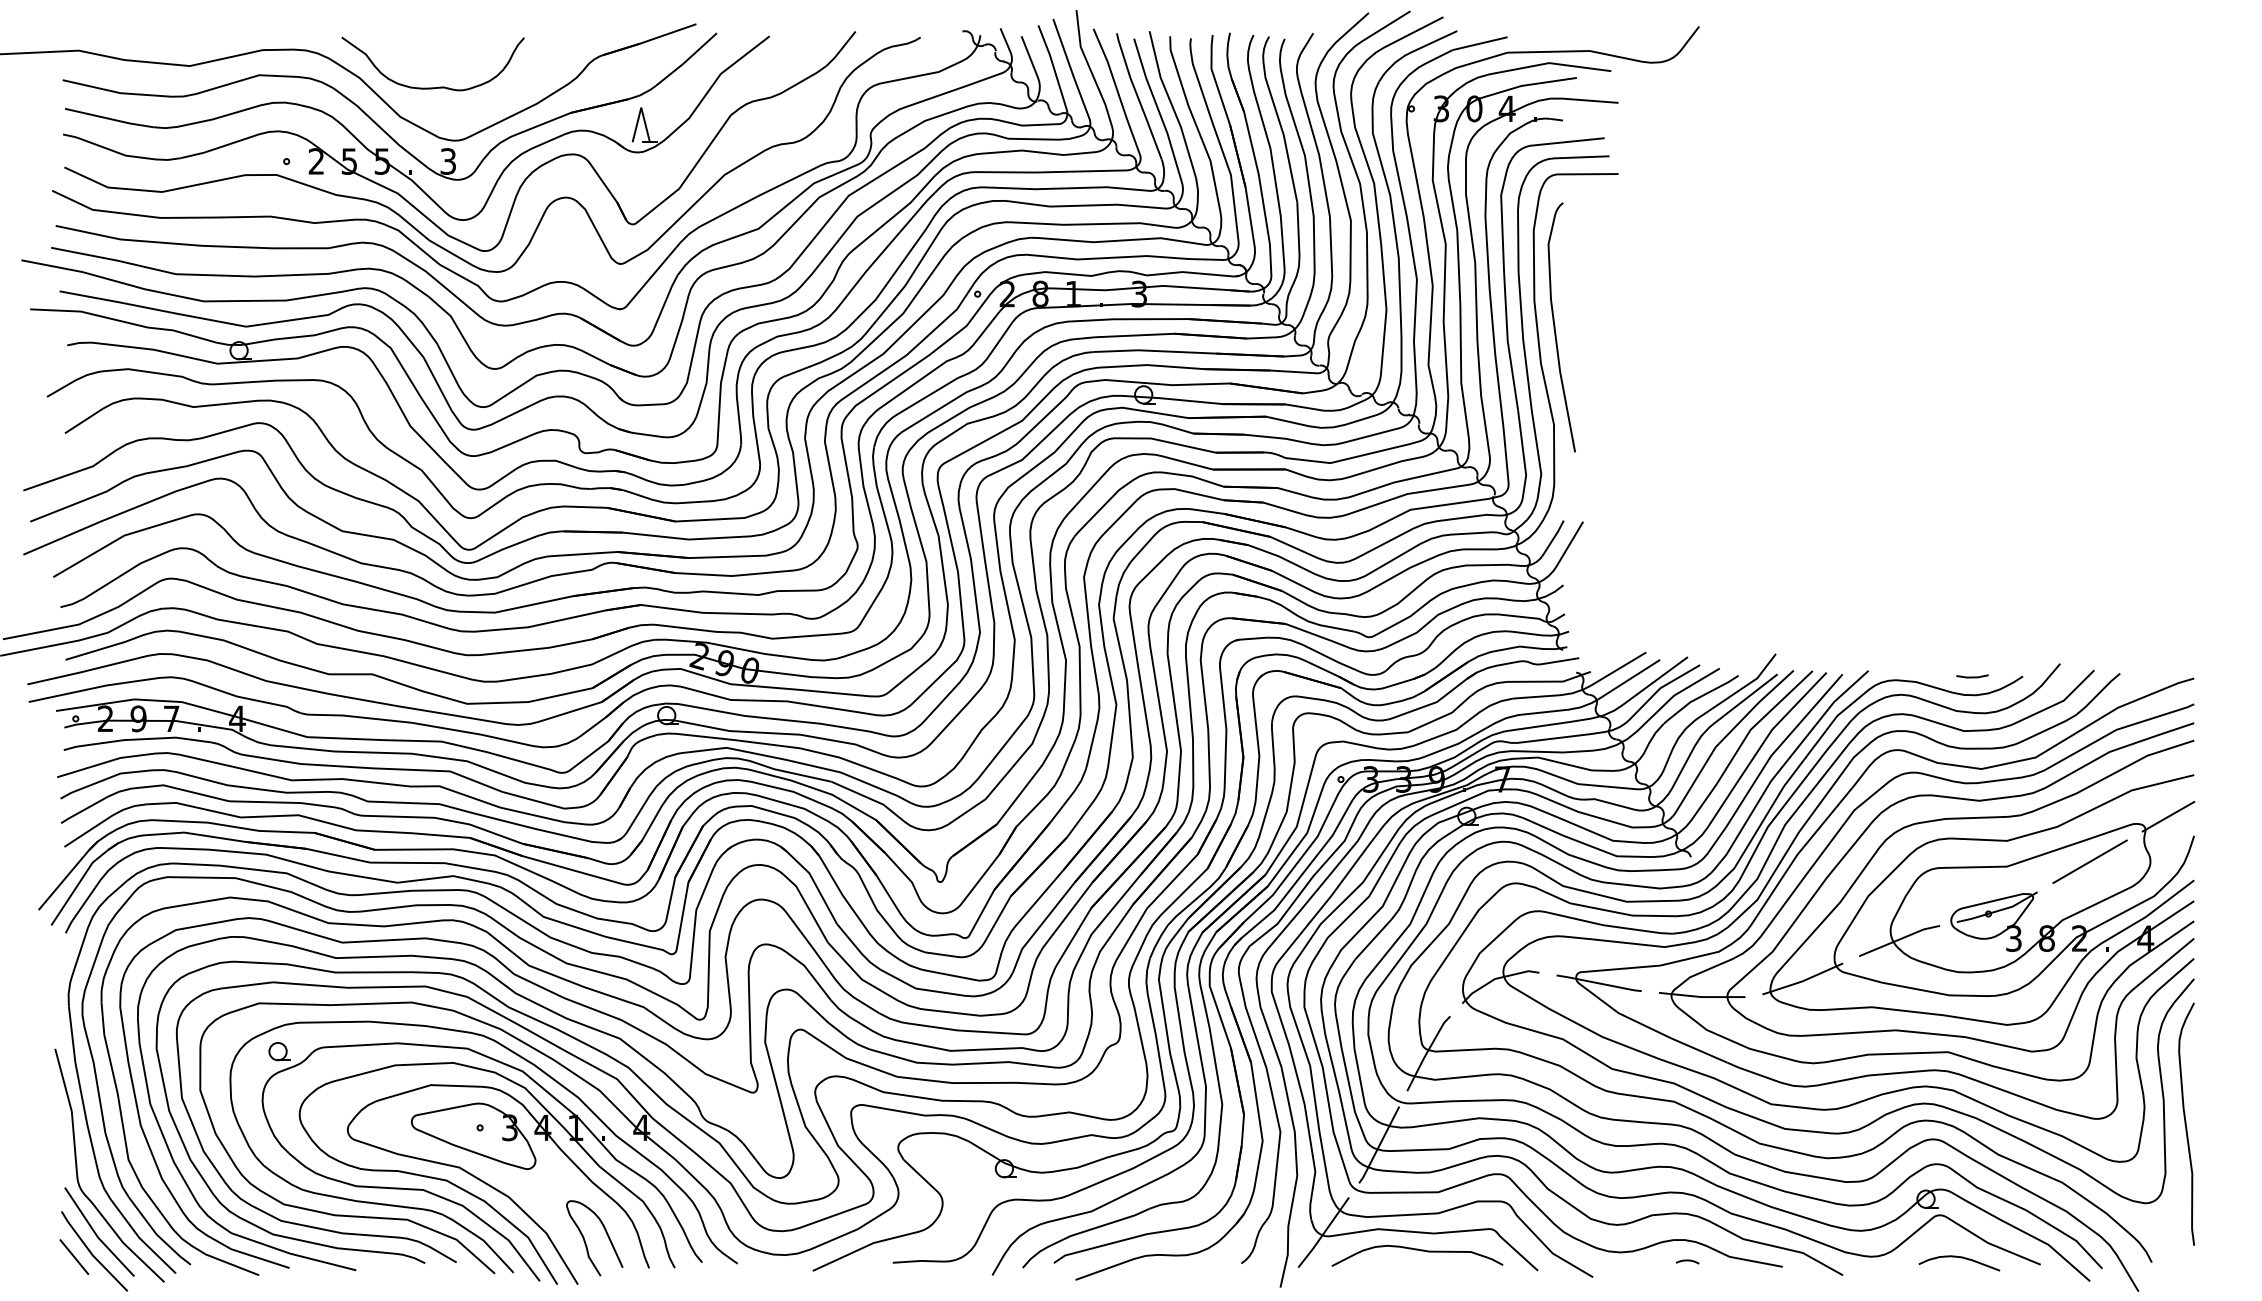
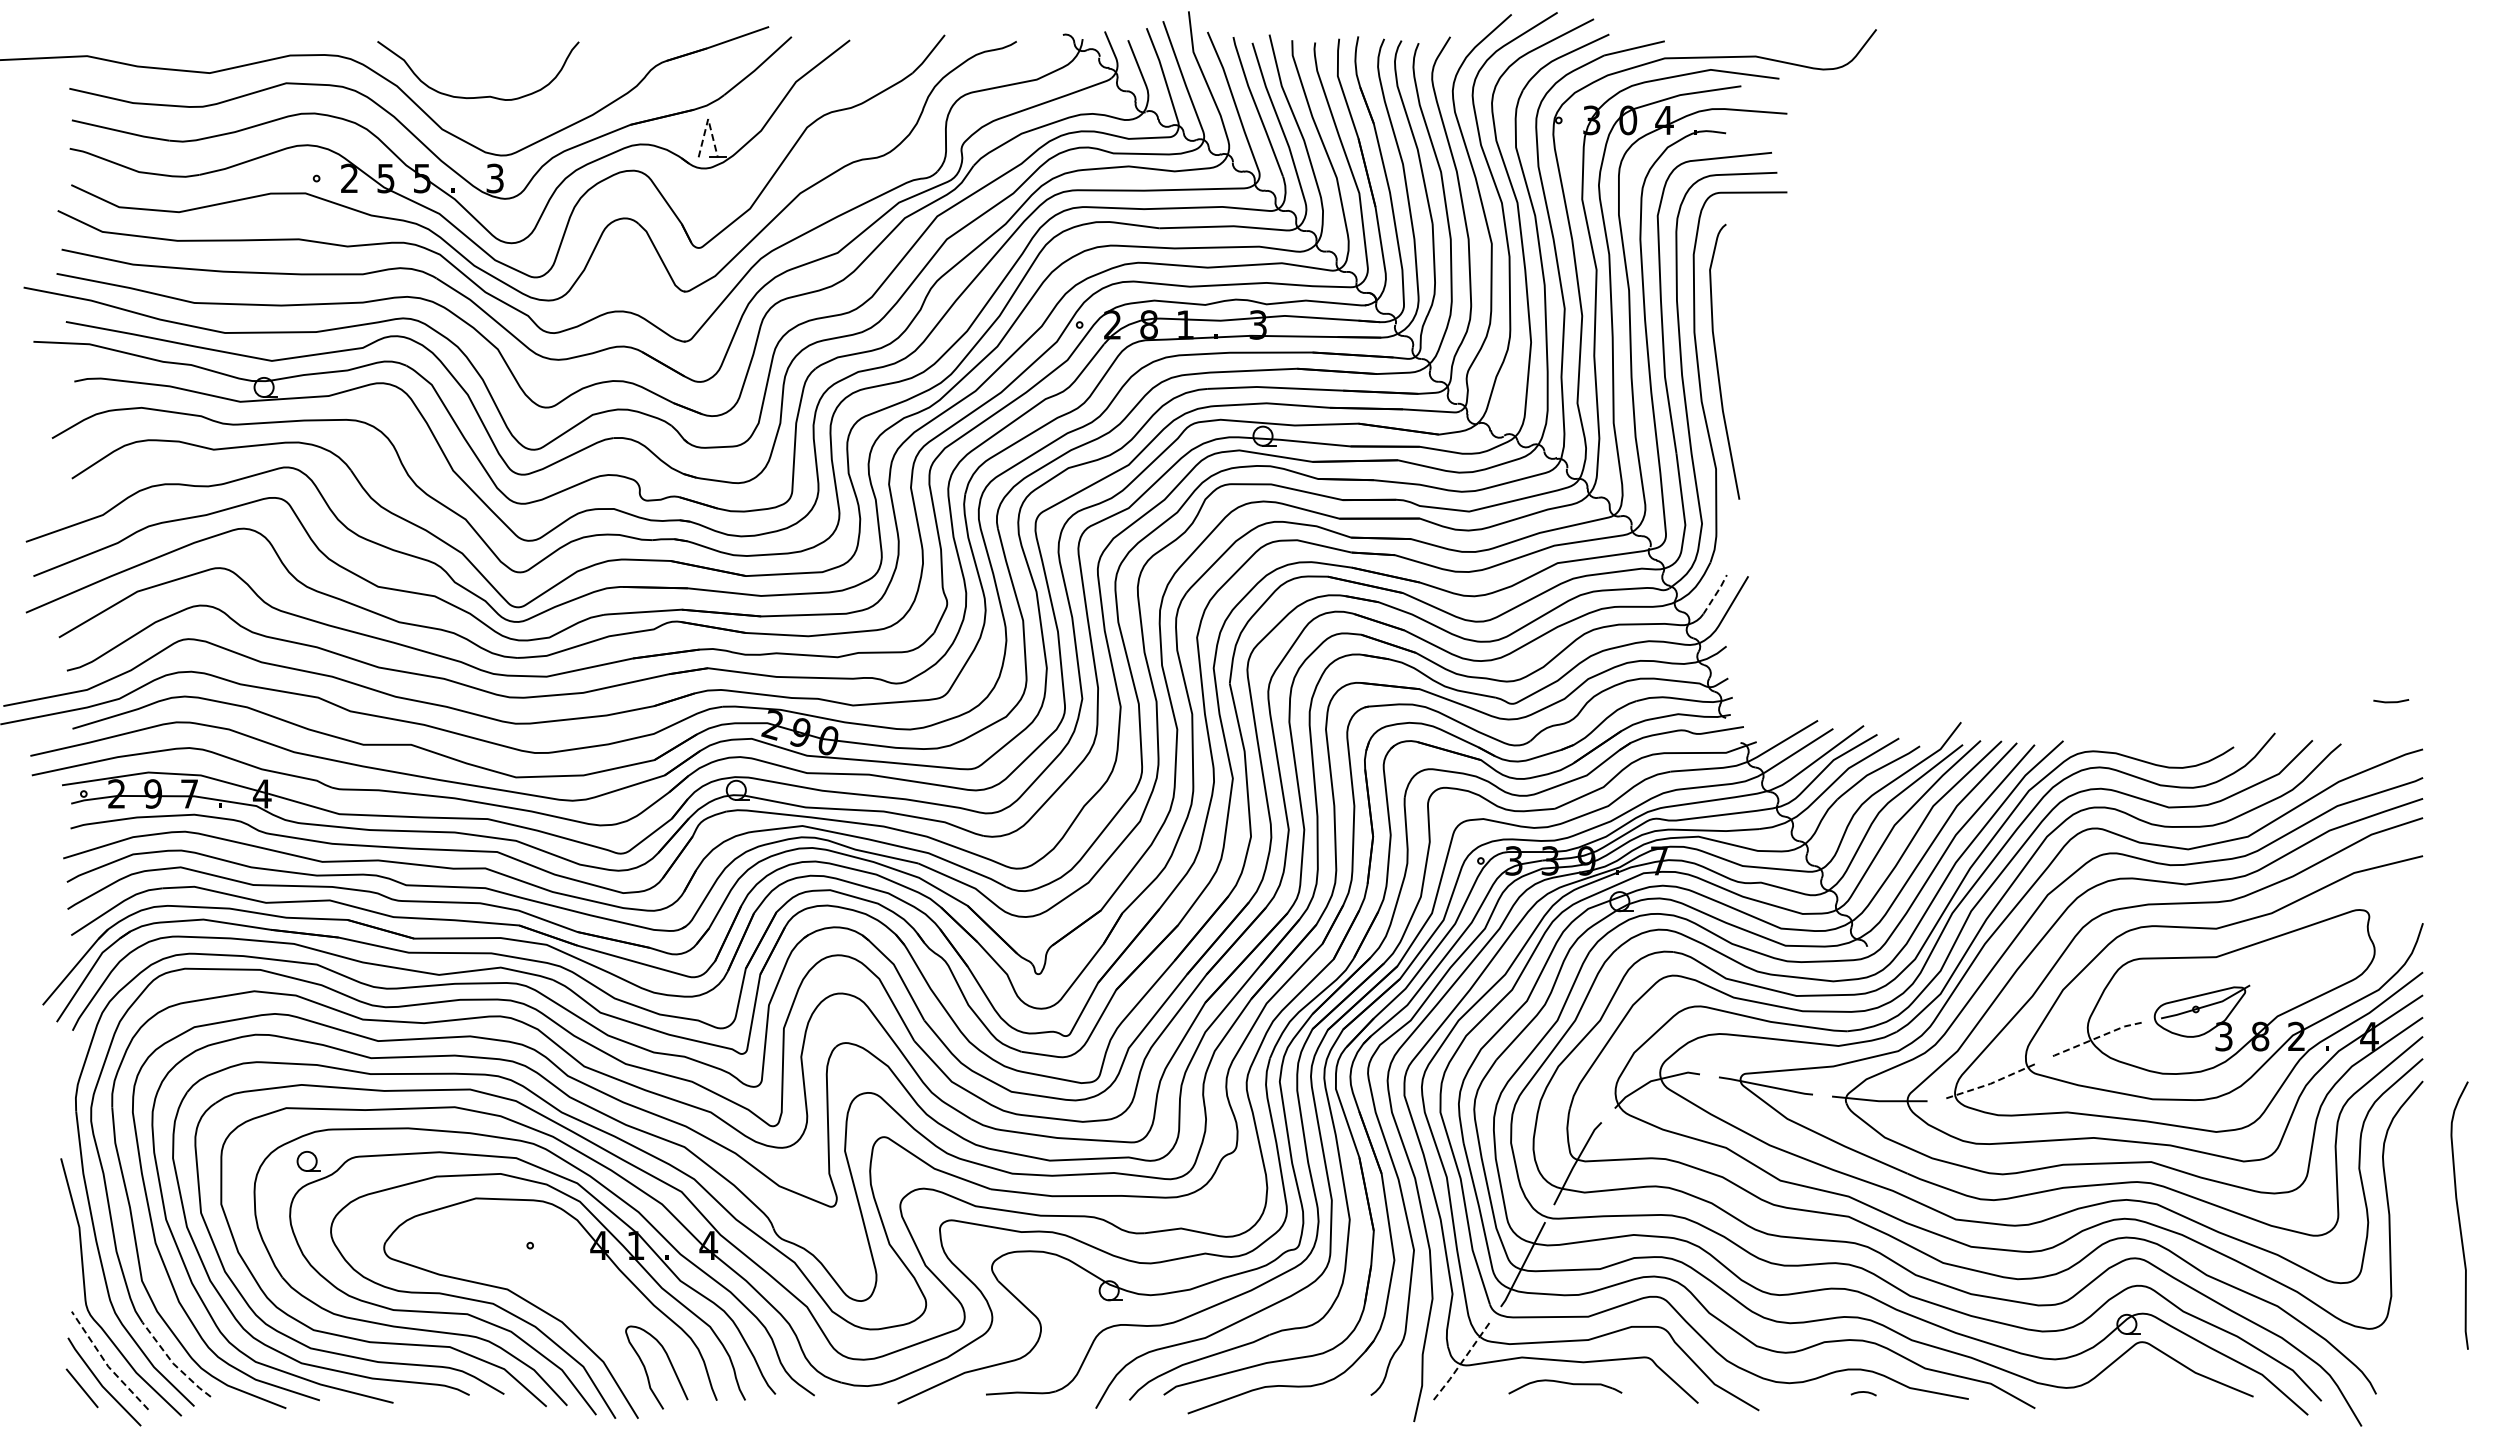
line: (641, 108) -> (708, 119), solid -> dashed
line: (1553, 538) -> (1715, 594), solid -> dashed
line: (1972, 676) -> (2391, 701), moved
line: (2168, 816) -> (2394, 901), removed
line: (2089, 861) -> (2307, 951), removed
line: (1899, 939) -> (2097, 1037), solid -> dashed
line: (1803, 981) -> (1991, 1083), solid -> dashed
curve: (2186, 1124) -> (2459, 1215), moved
part: (473, 1135) -> (523, 1254), removed
line: (1323, 1233) -> (1461, 1362), solid -> dashed
line: (96, 1234) -> (106, 1363), solid -> dashed
line: (157, 1234) -> (173, 1363), solid -> dashed
part: (1417, 1255) -> (1565, 1386), size x0.6
curve: (1959, 1258) -> (2163, 1389), removed

